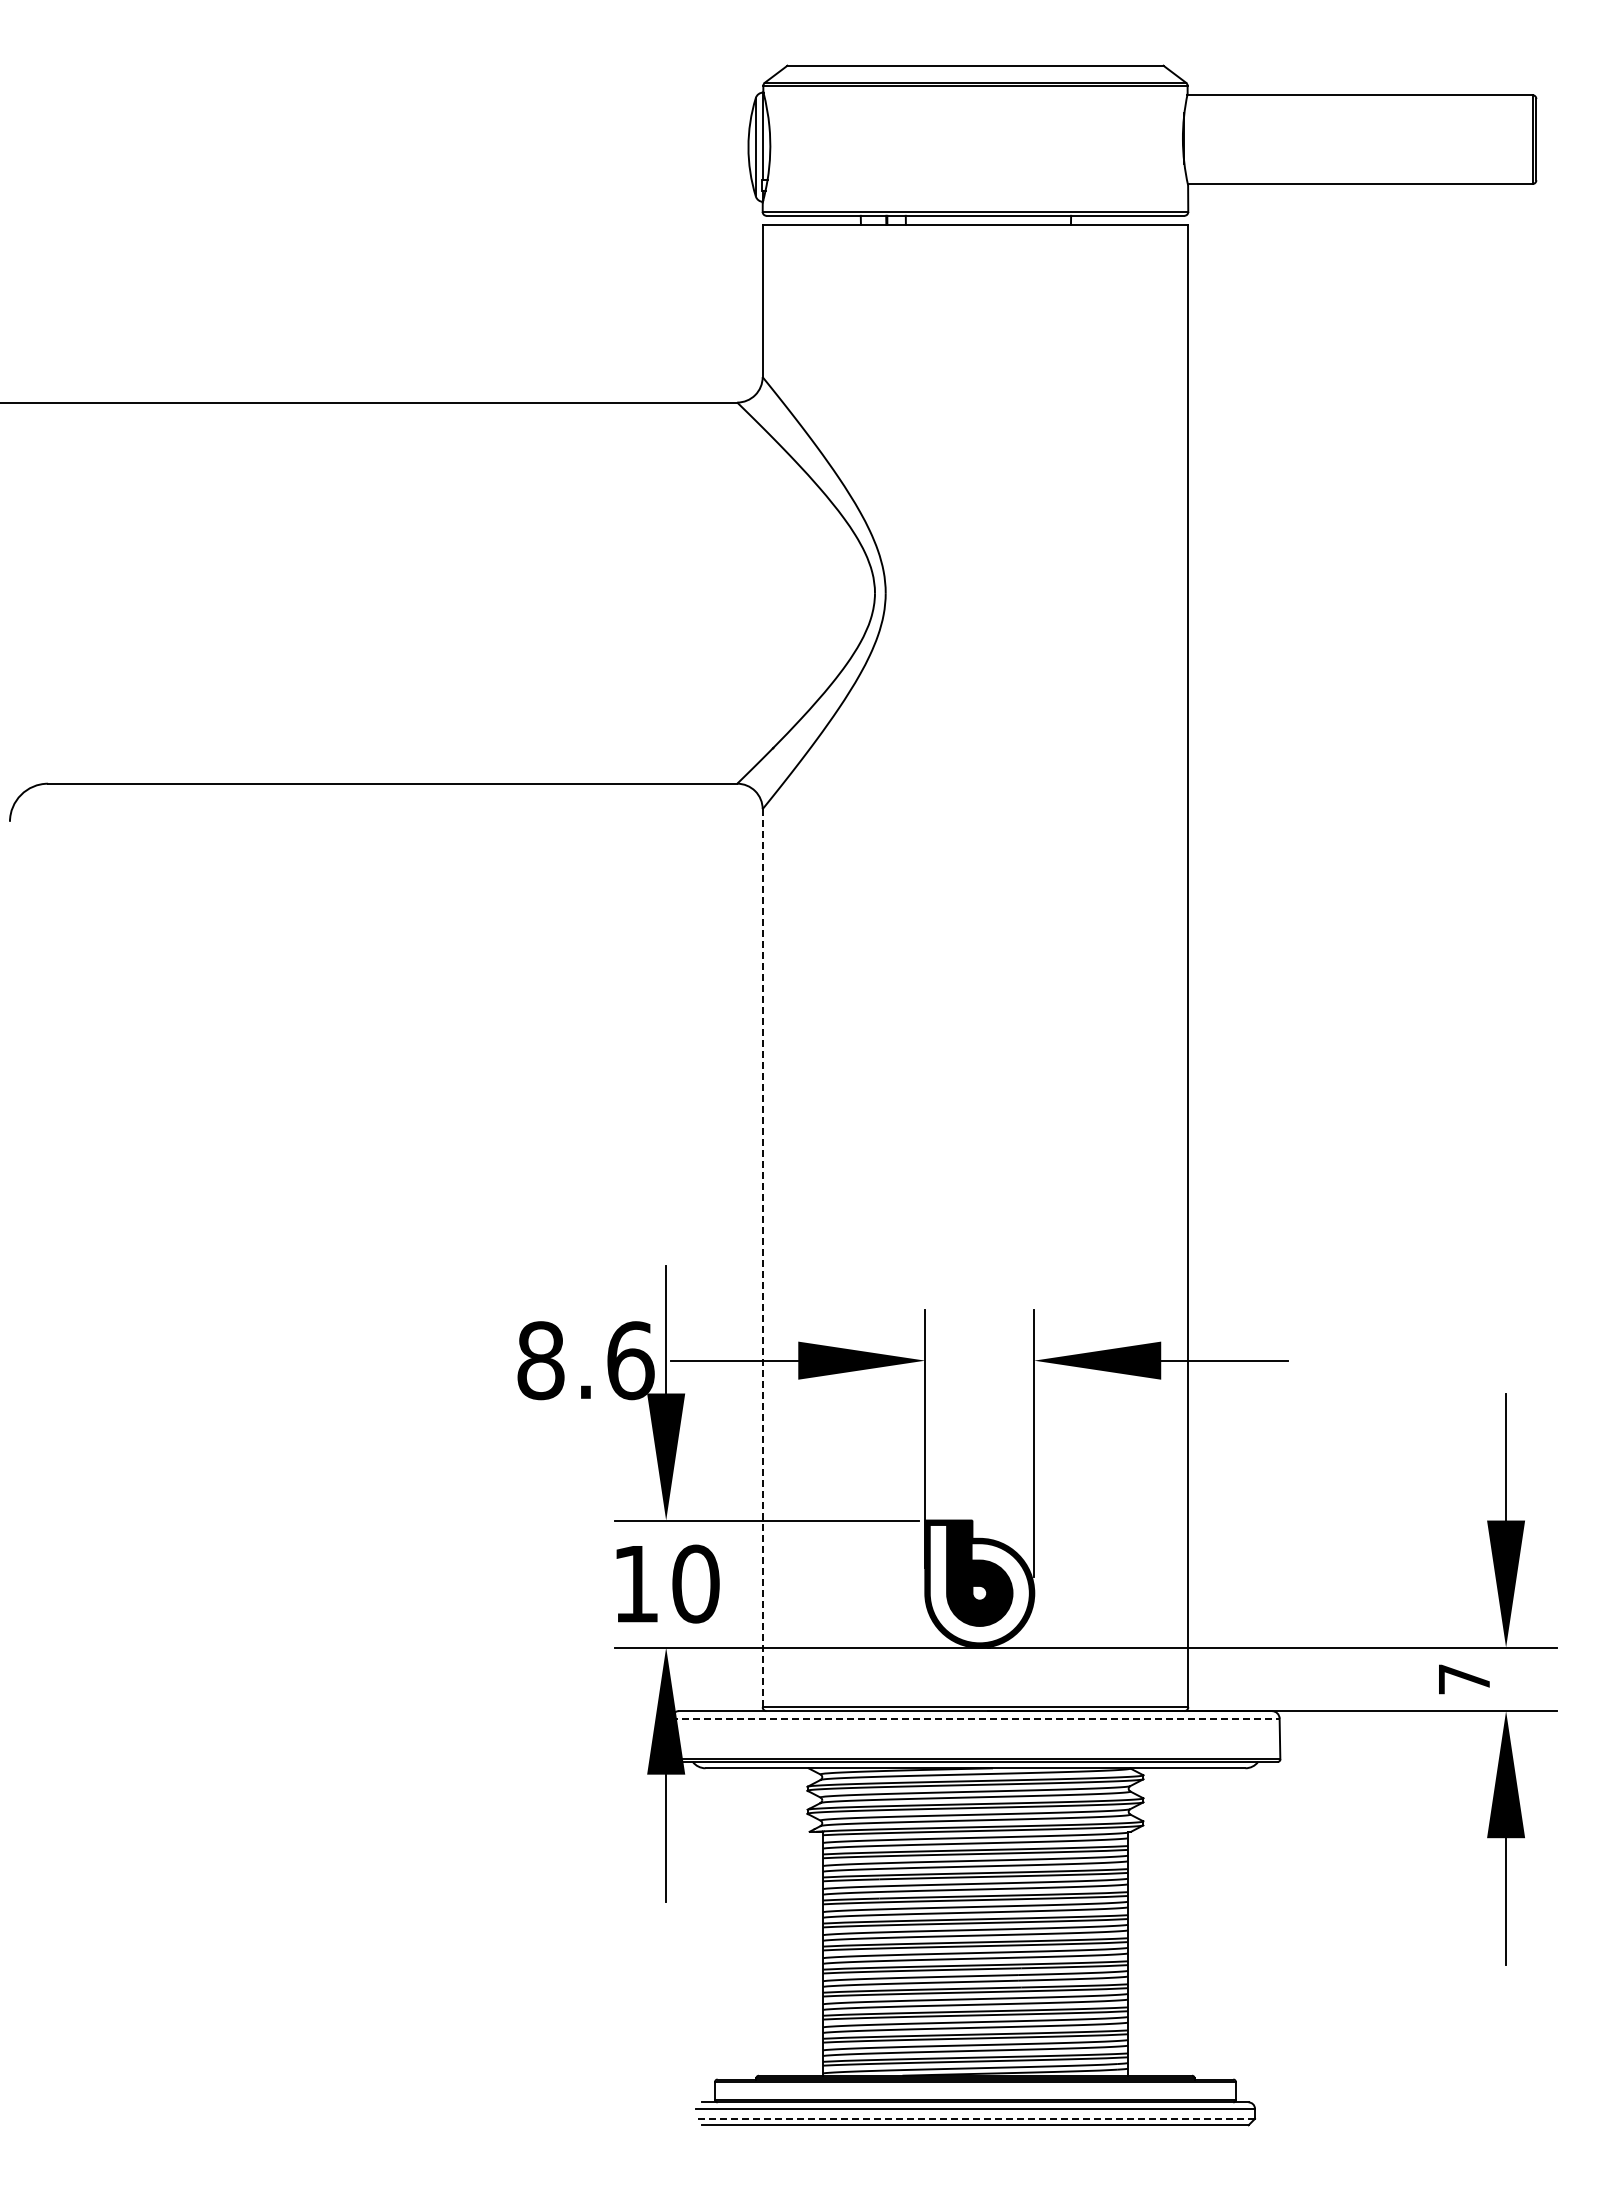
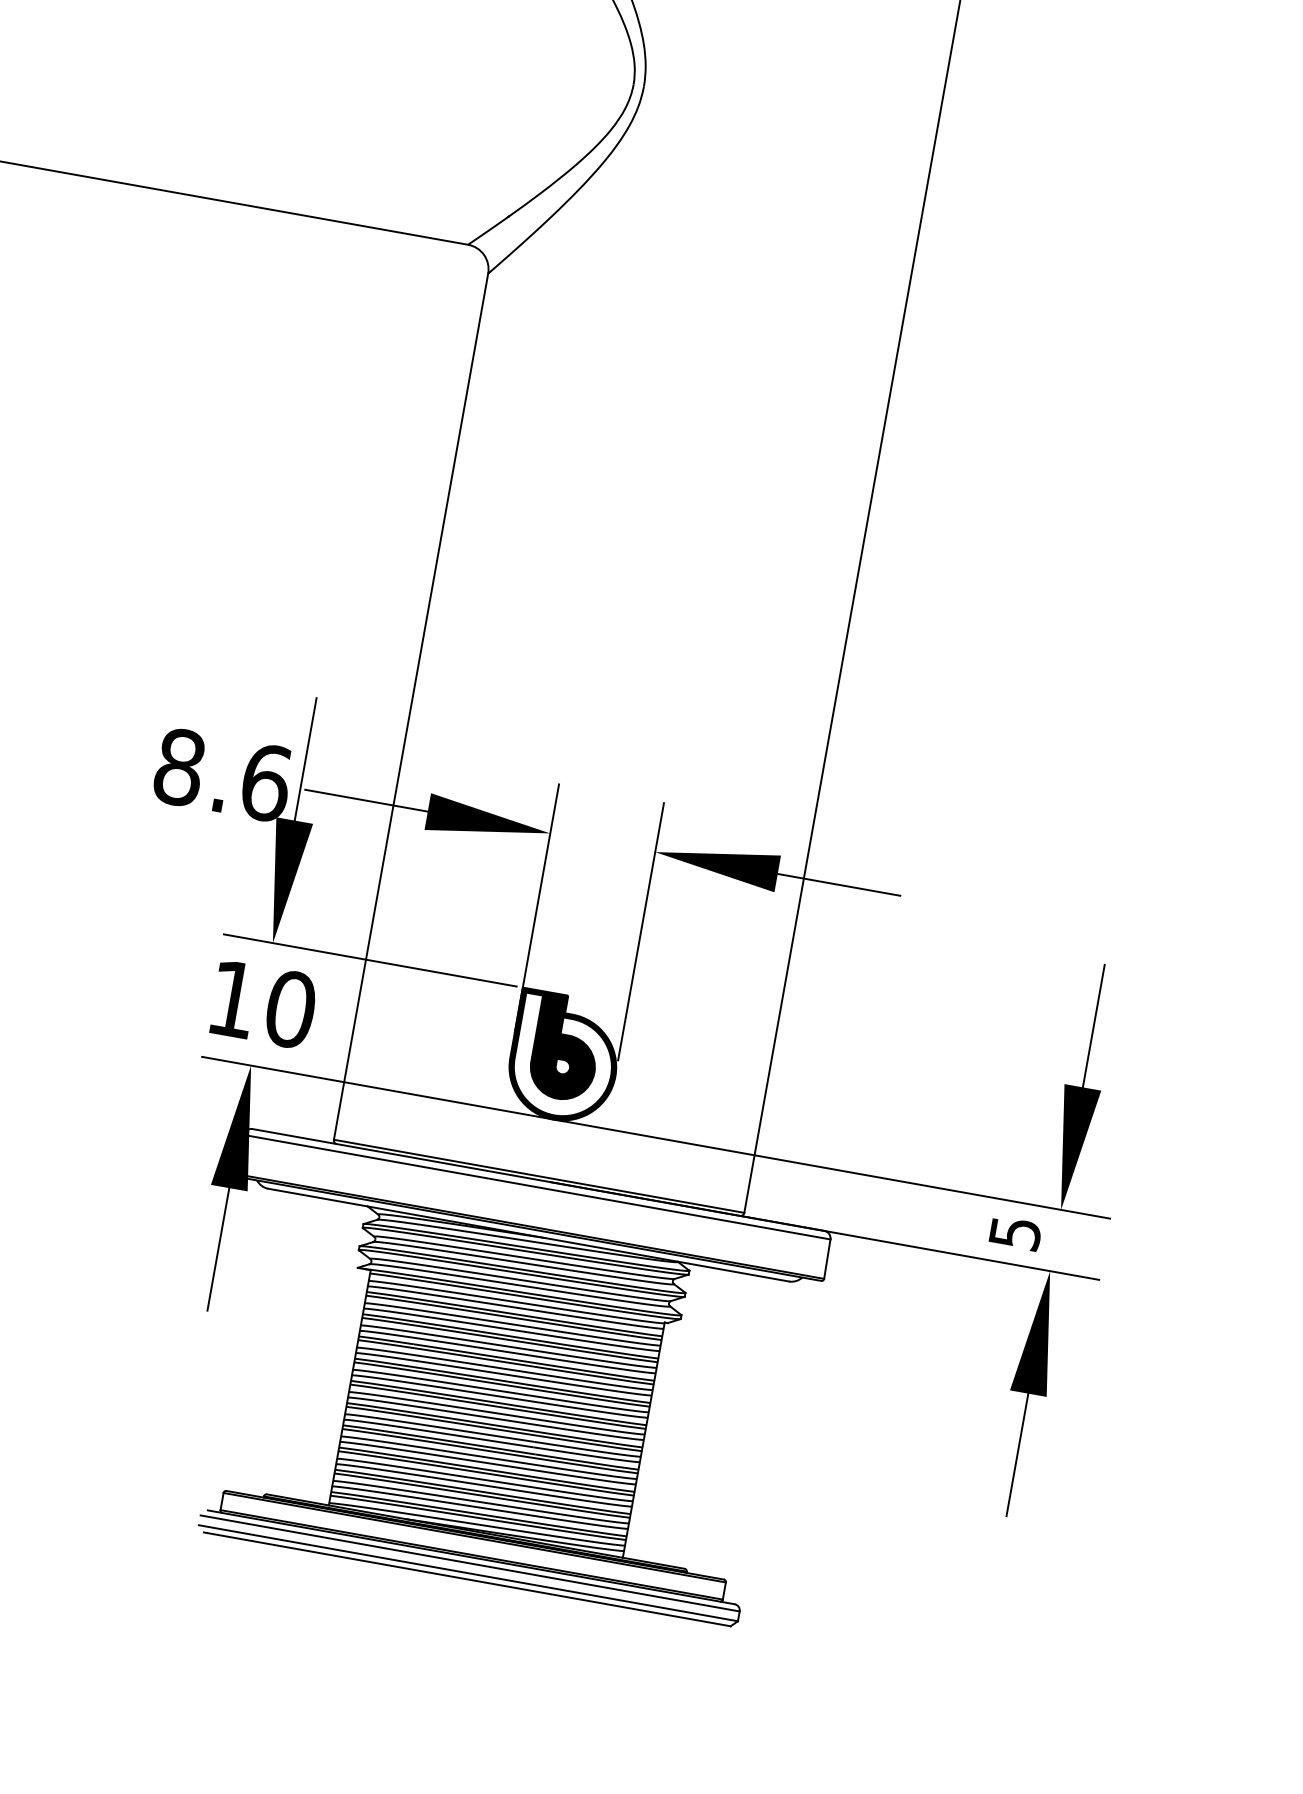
line: (762, 1257) -> (411, 705), dashed -> solid
text: (1464, 1679) -> (1015, 1233), 7 -> 5
line: (975, 1718) -> (537, 1187), dashed -> solid
line: (974, 2118) -> (467, 1572), dashed -> solid

